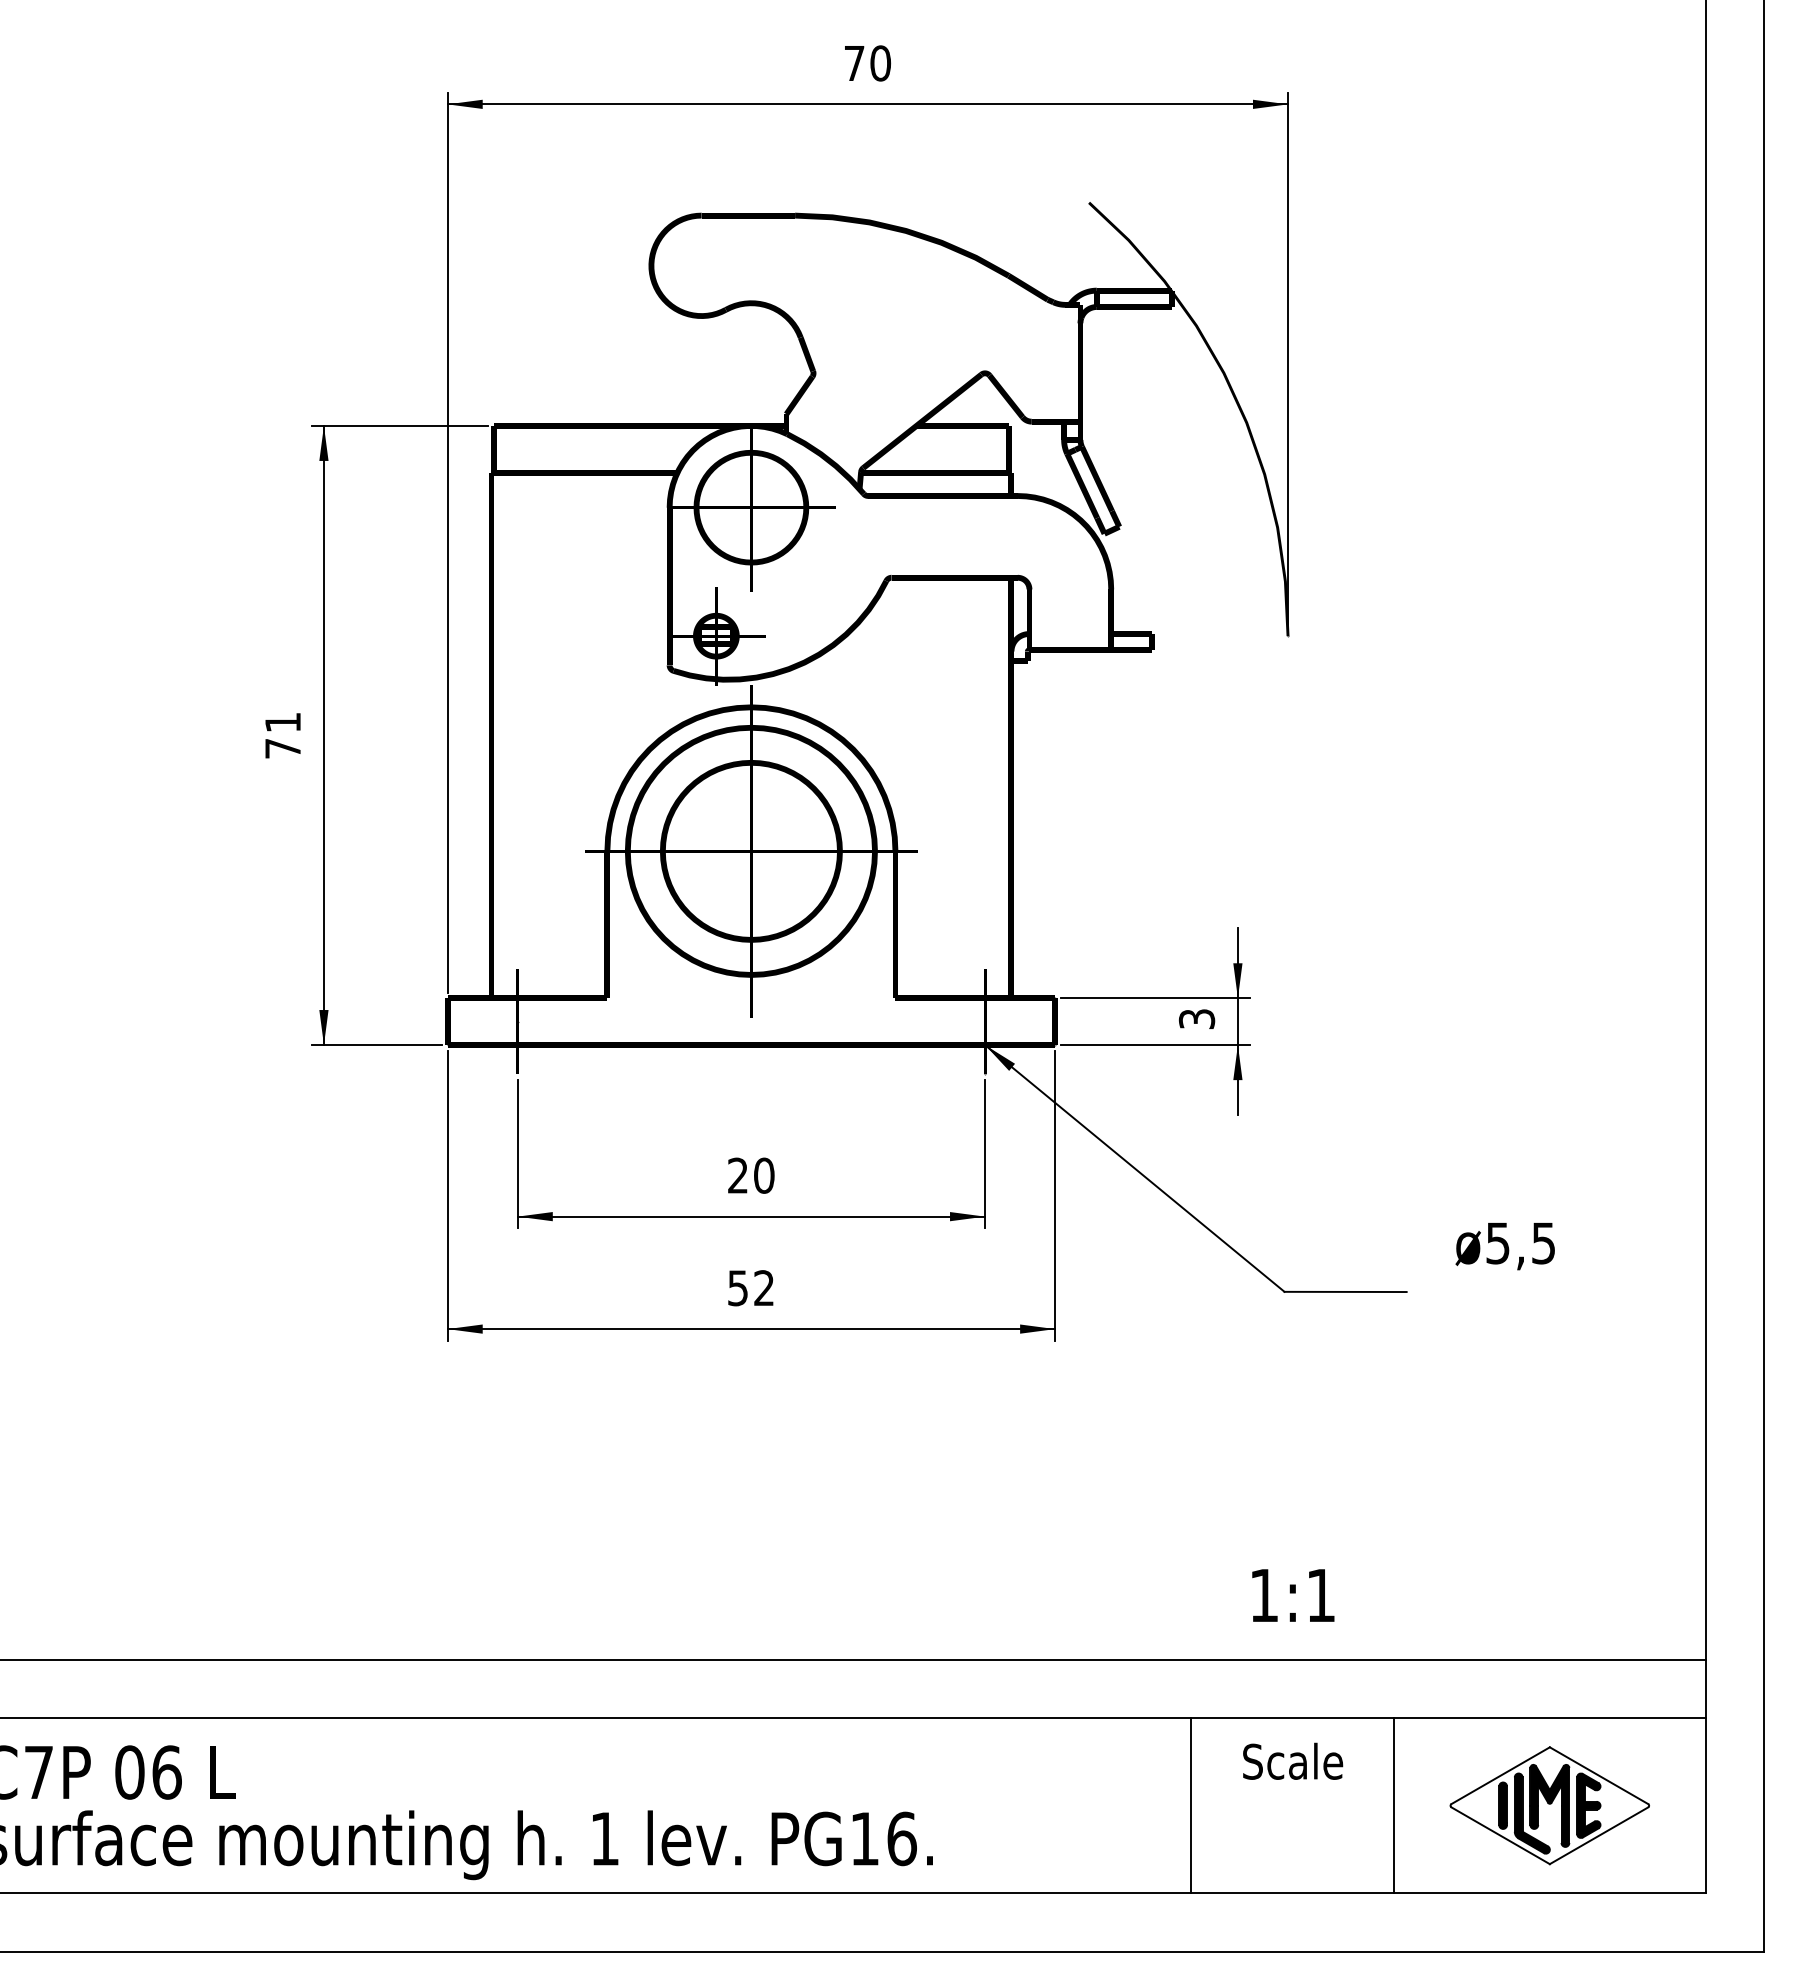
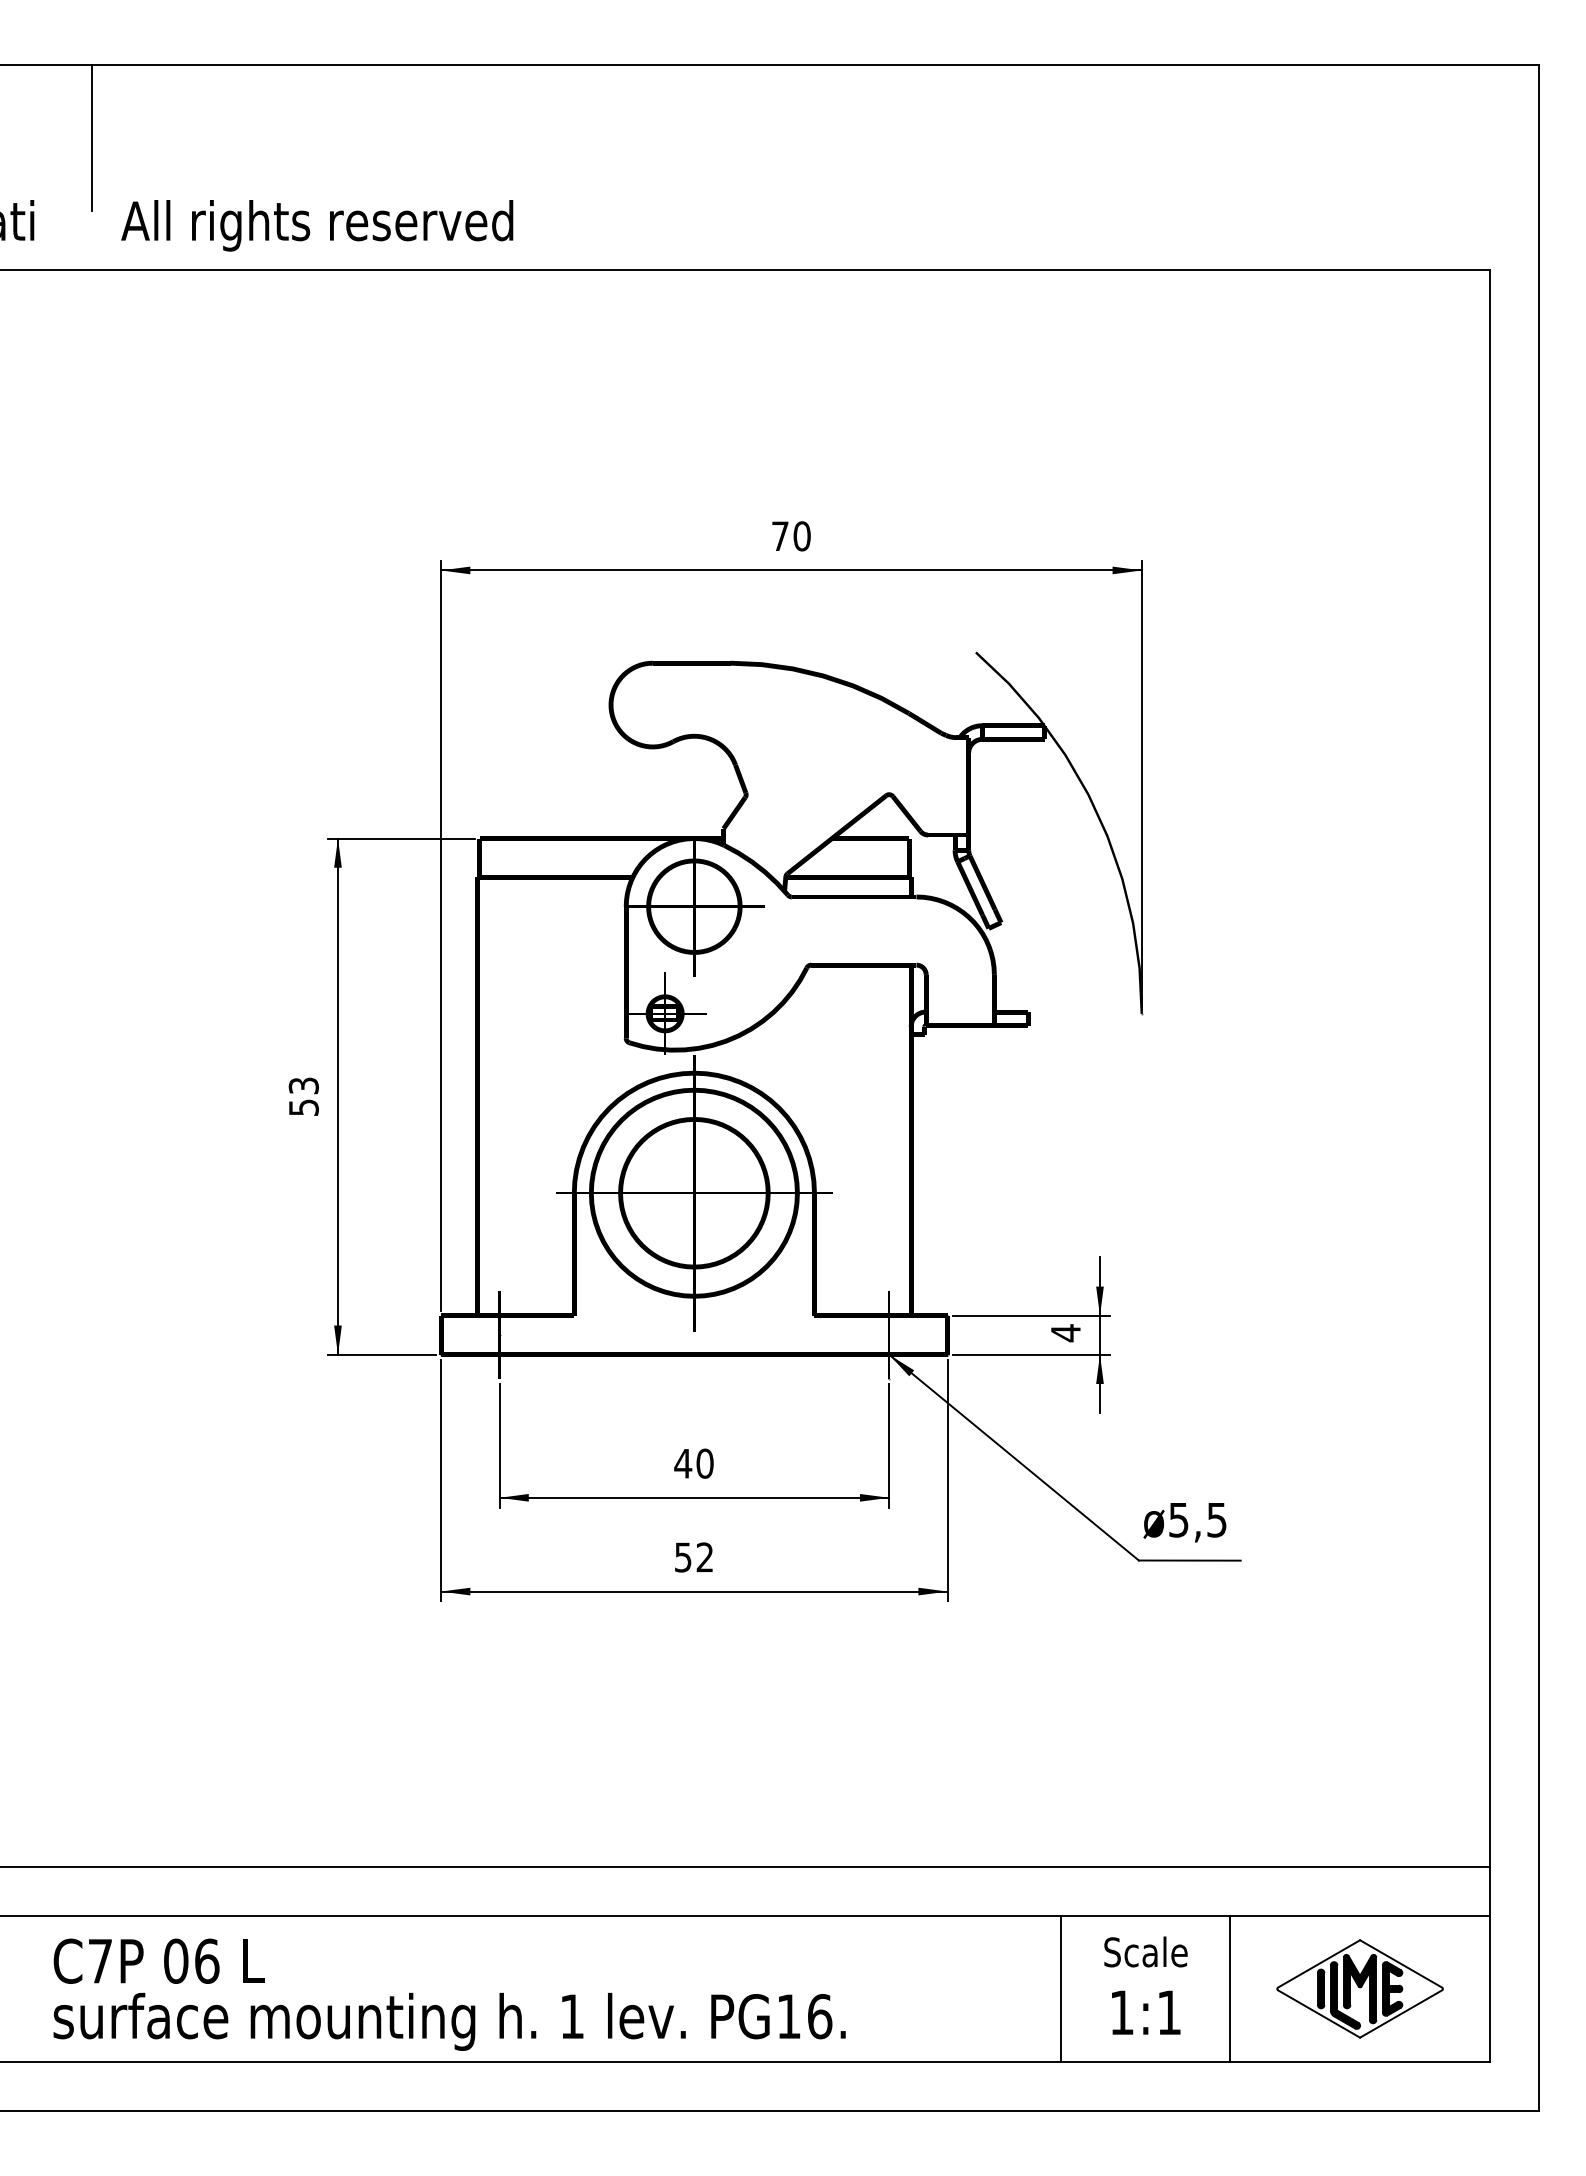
text: (282, 735) -> (303, 1096), 71 -> 53
text: (1196, 1019) -> (1065, 1333), 3 -> 4
text: (738, 1175) -> (683, 1463), 20 -> 40
text: (1504, 1246) -> (1184, 1522), moved
text: (1293, 1595) -> (1146, 2012), moved

